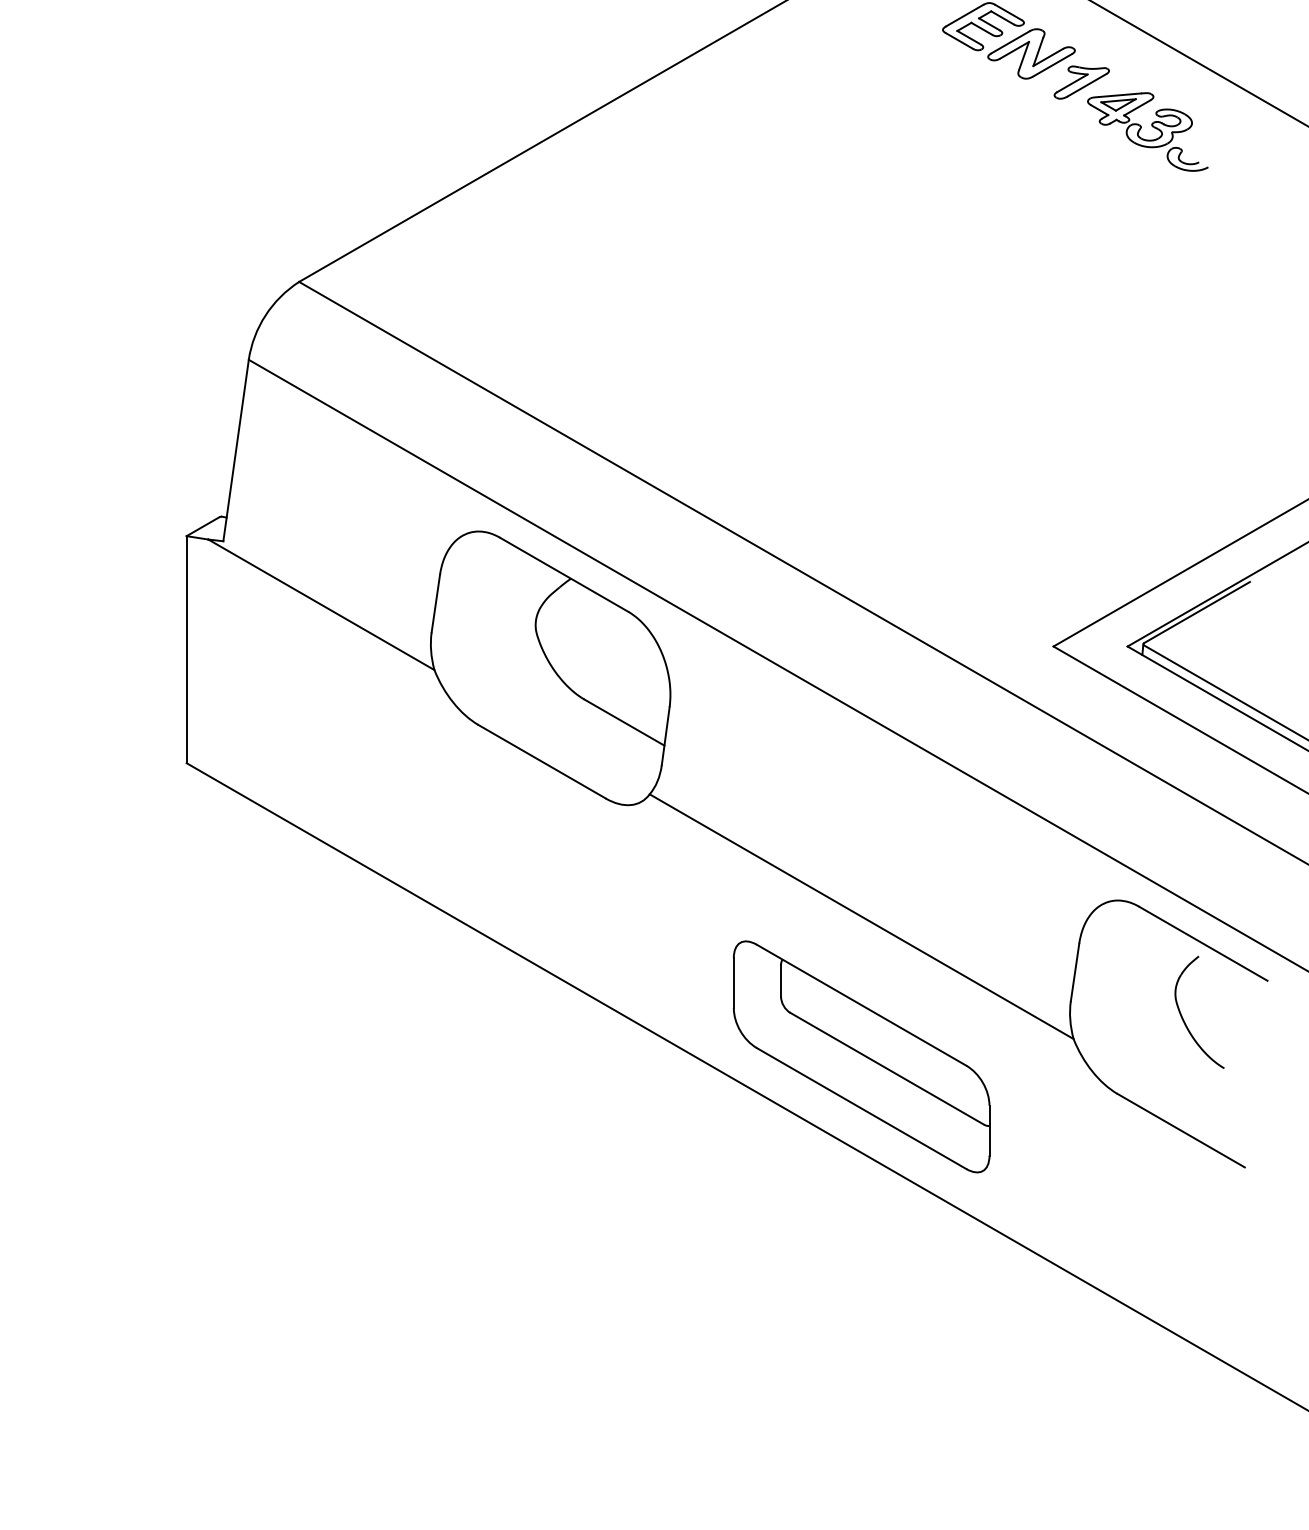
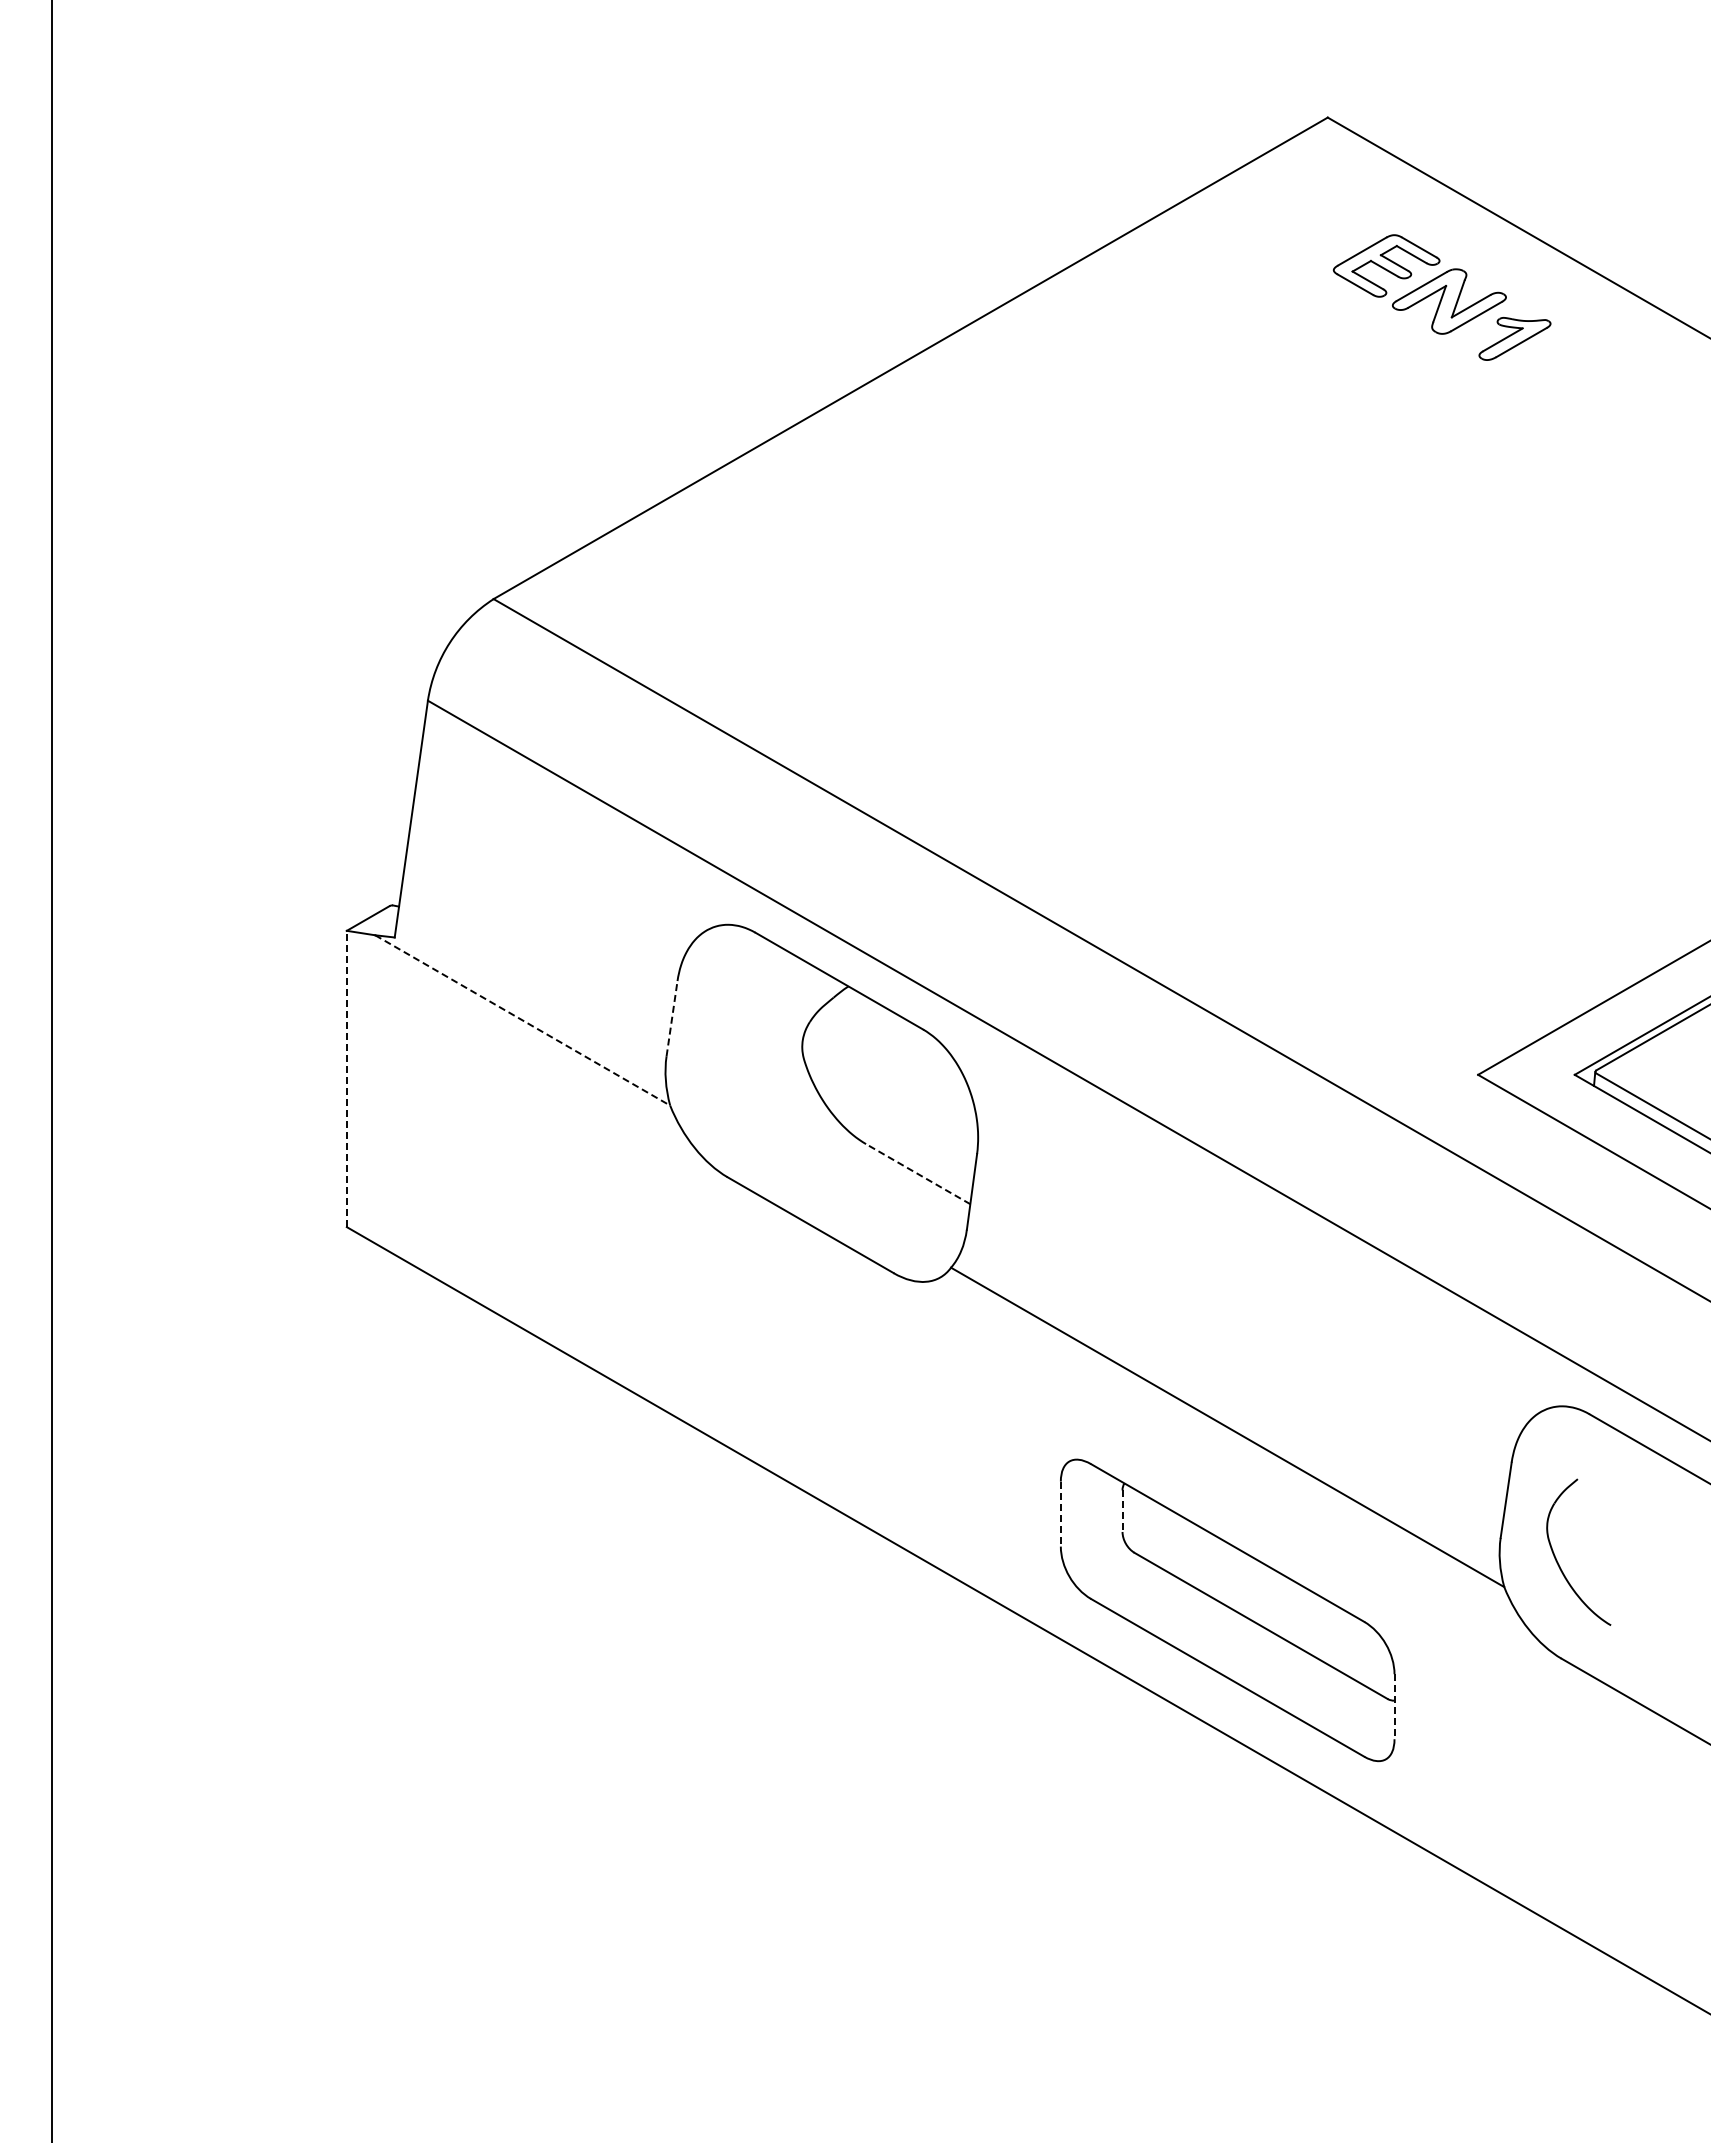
part: (1151, 126) -> (1606, 396), removed
line: (436, 603) -> (672, 1018), solid -> dashed
line: (322, 604) -> (523, 1020), solid -> dashed
line: (186, 649) -> (346, 1078), solid -> dashed
line: (623, 722) -> (917, 1173), solid -> dashed
line: (781, 981) -> (1122, 1511), solid -> dashed
line: (733, 983) -> (1060, 1514), solid -> dashed
part: (1182, 1016) -> (1556, 1557), moved
line: (989, 1130) -> (1394, 1706), solid -> dashed

